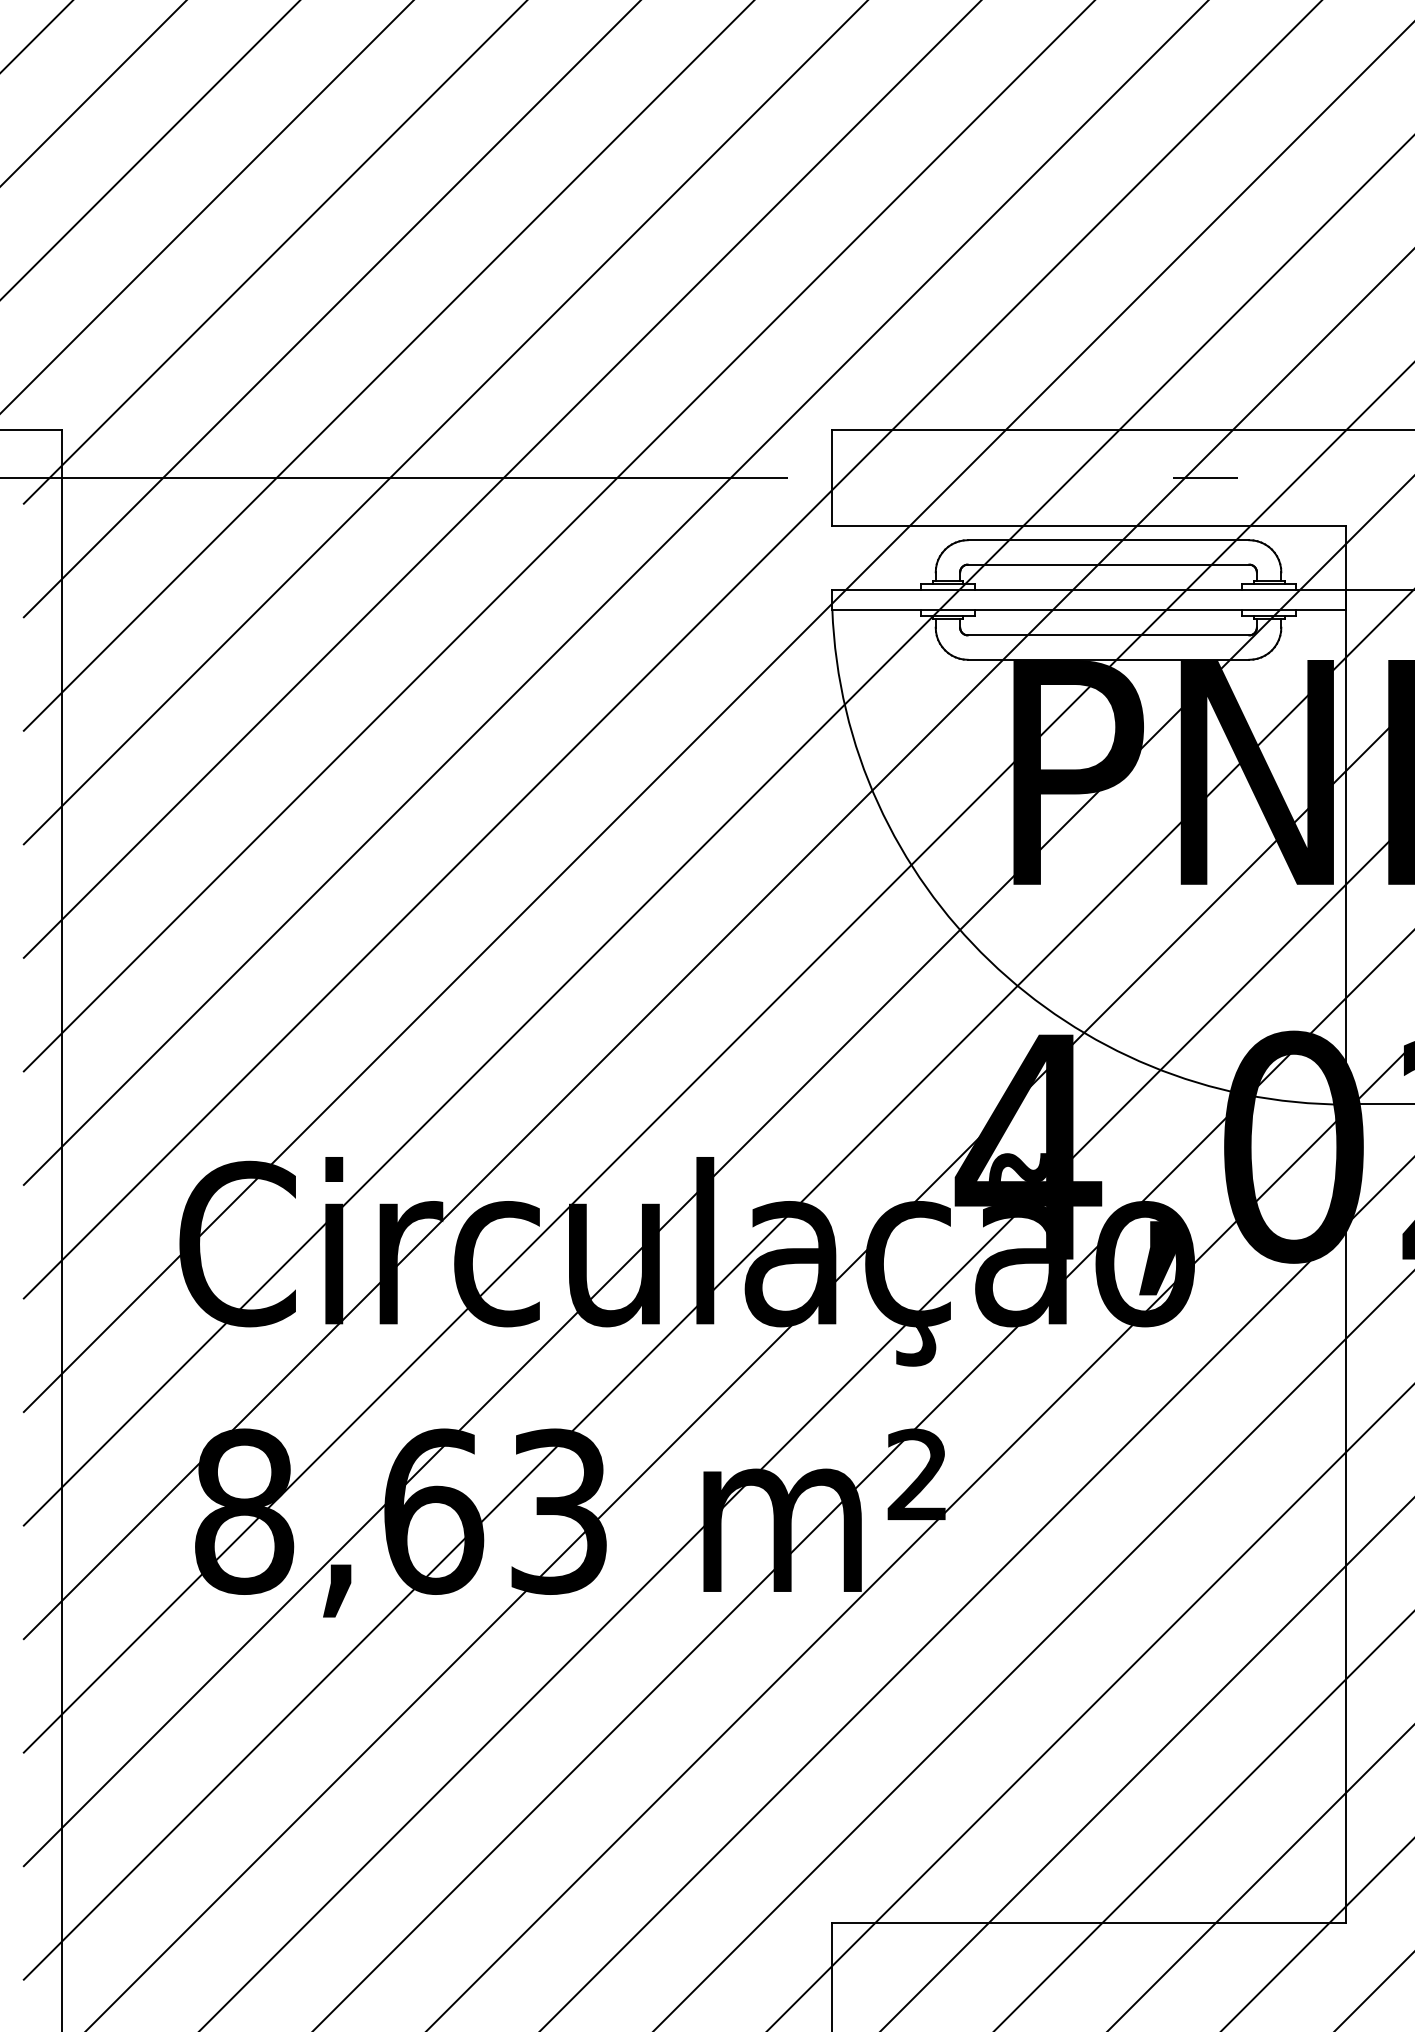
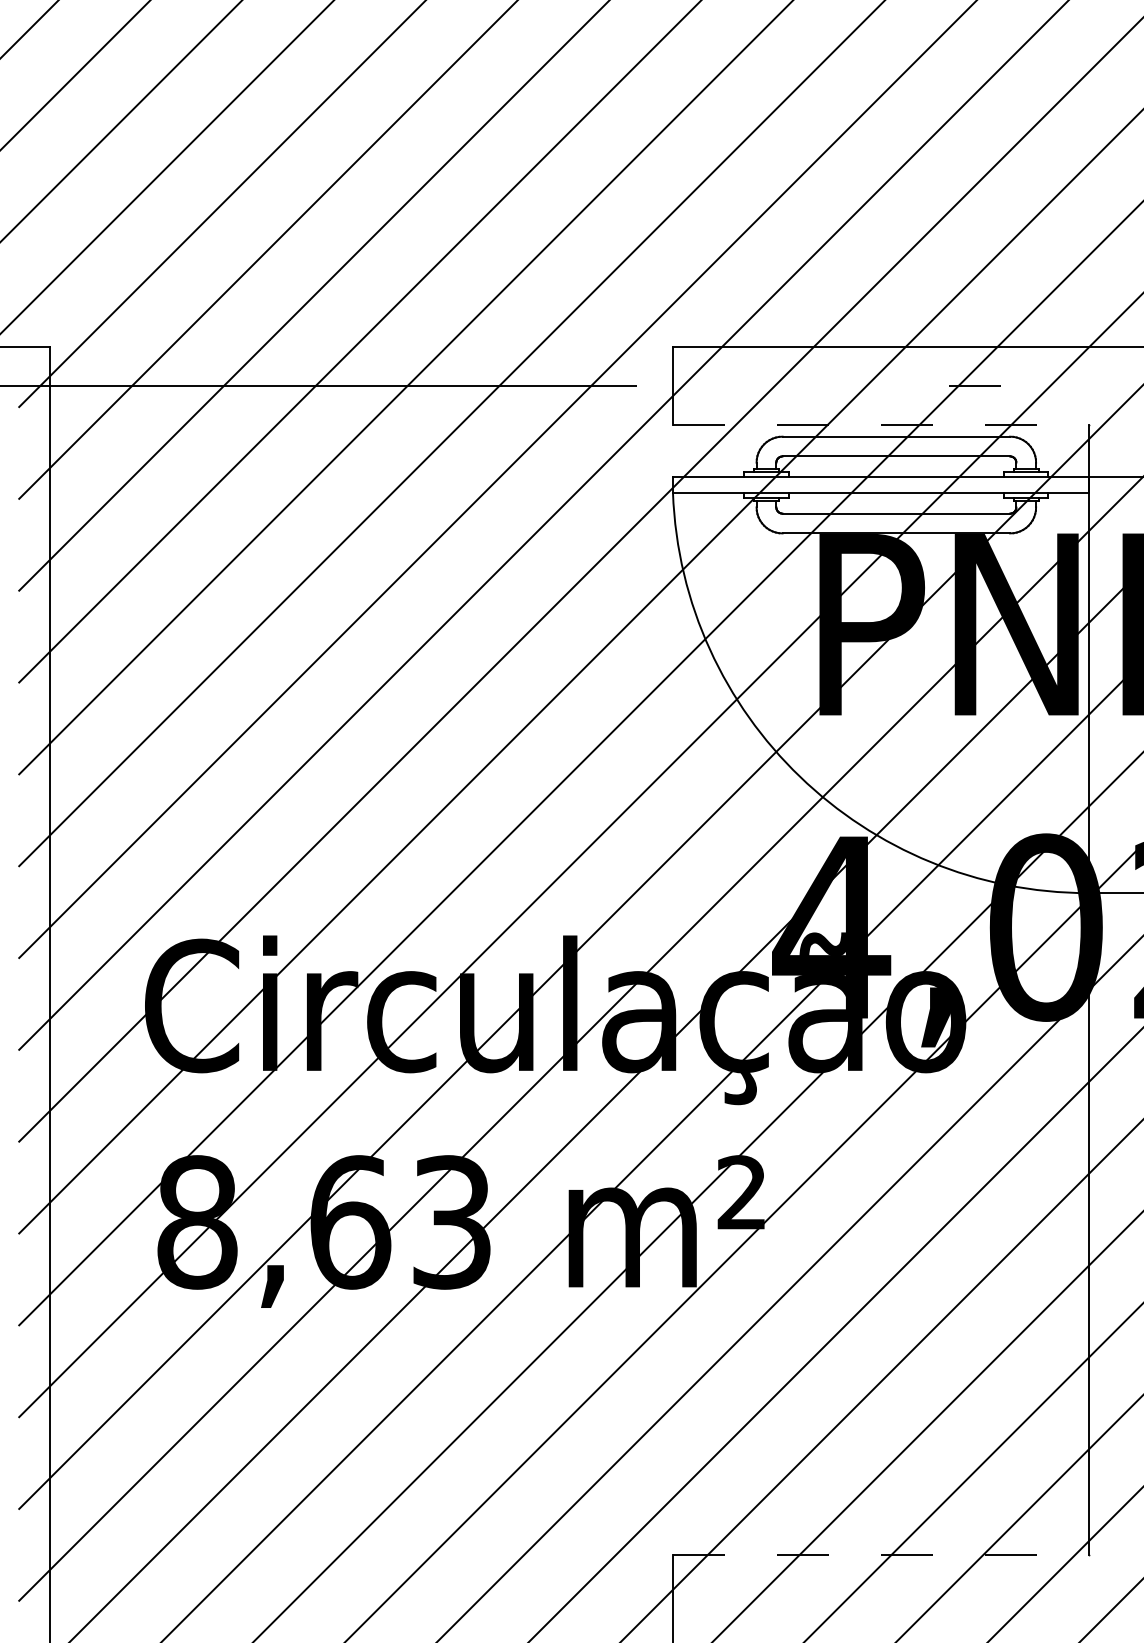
line: (1089, 526) -> (880, 425), solid -> dashed
line: (1089, 1922) -> (880, 1554), solid -> dashed

